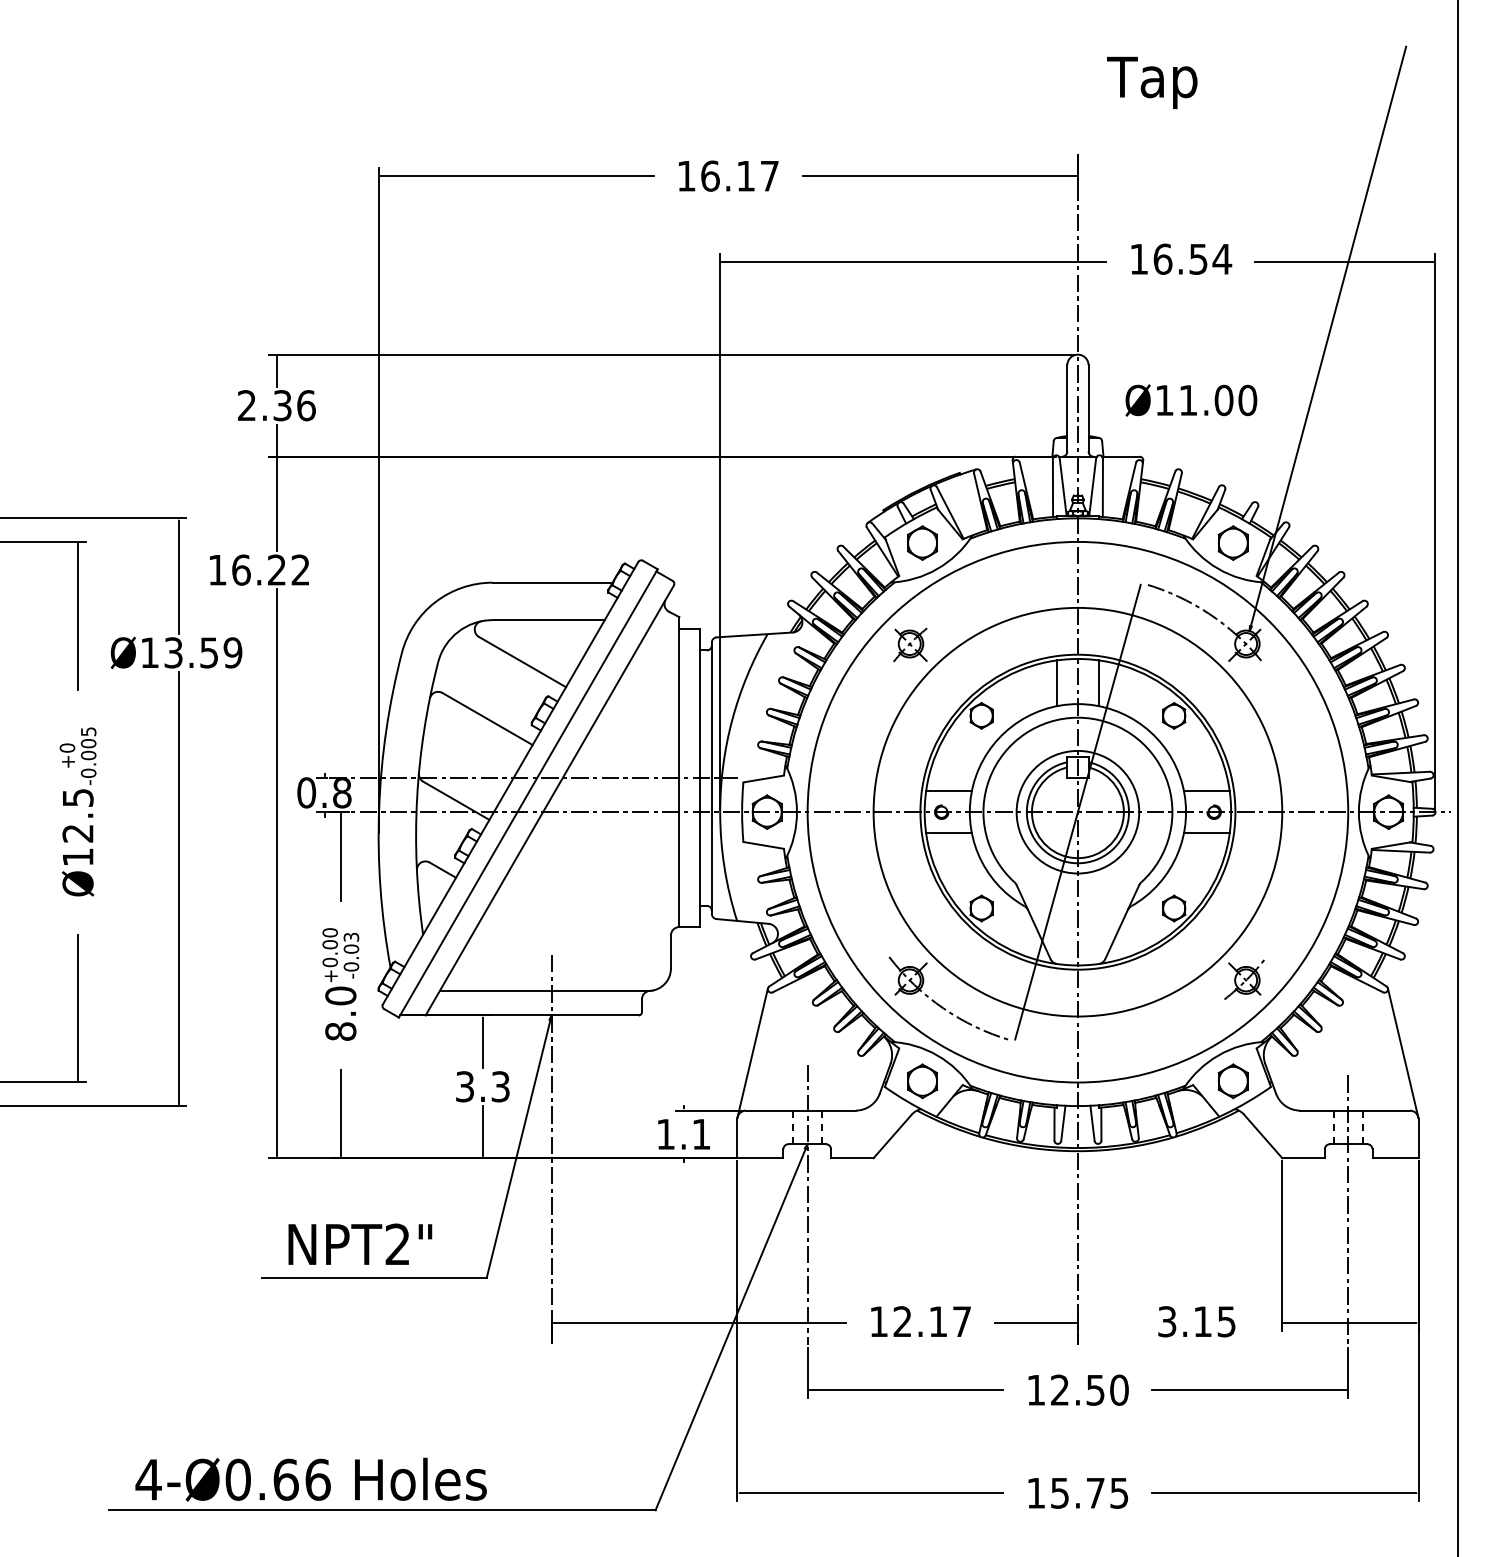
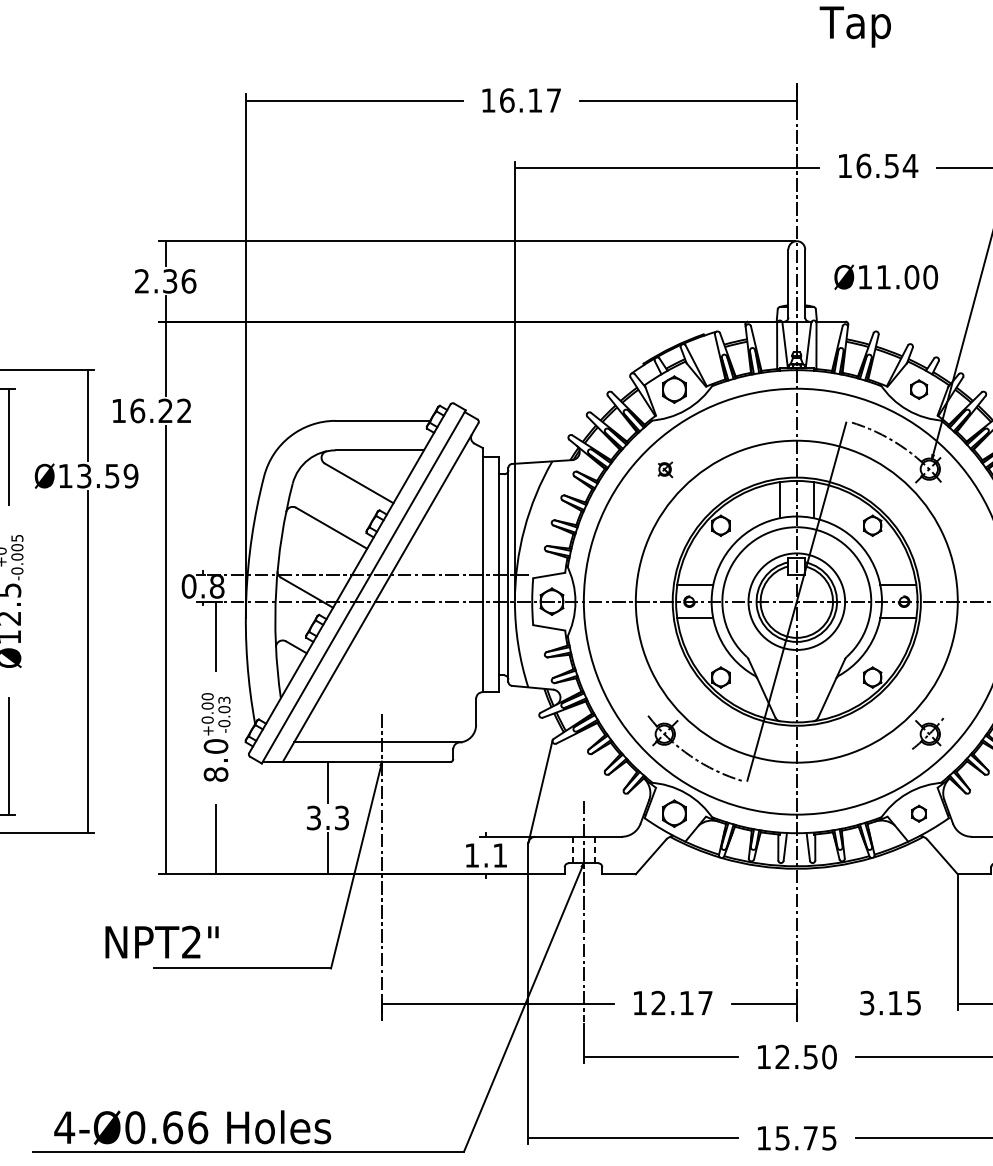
part: (1232, 542) -> (918, 389), size x0.7
part: (910, 644) -> (664, 469), size x0.6
part: (1232, 1081) -> (918, 813), size x0.6
text: (360, 1243) -> (162, 941), moved

